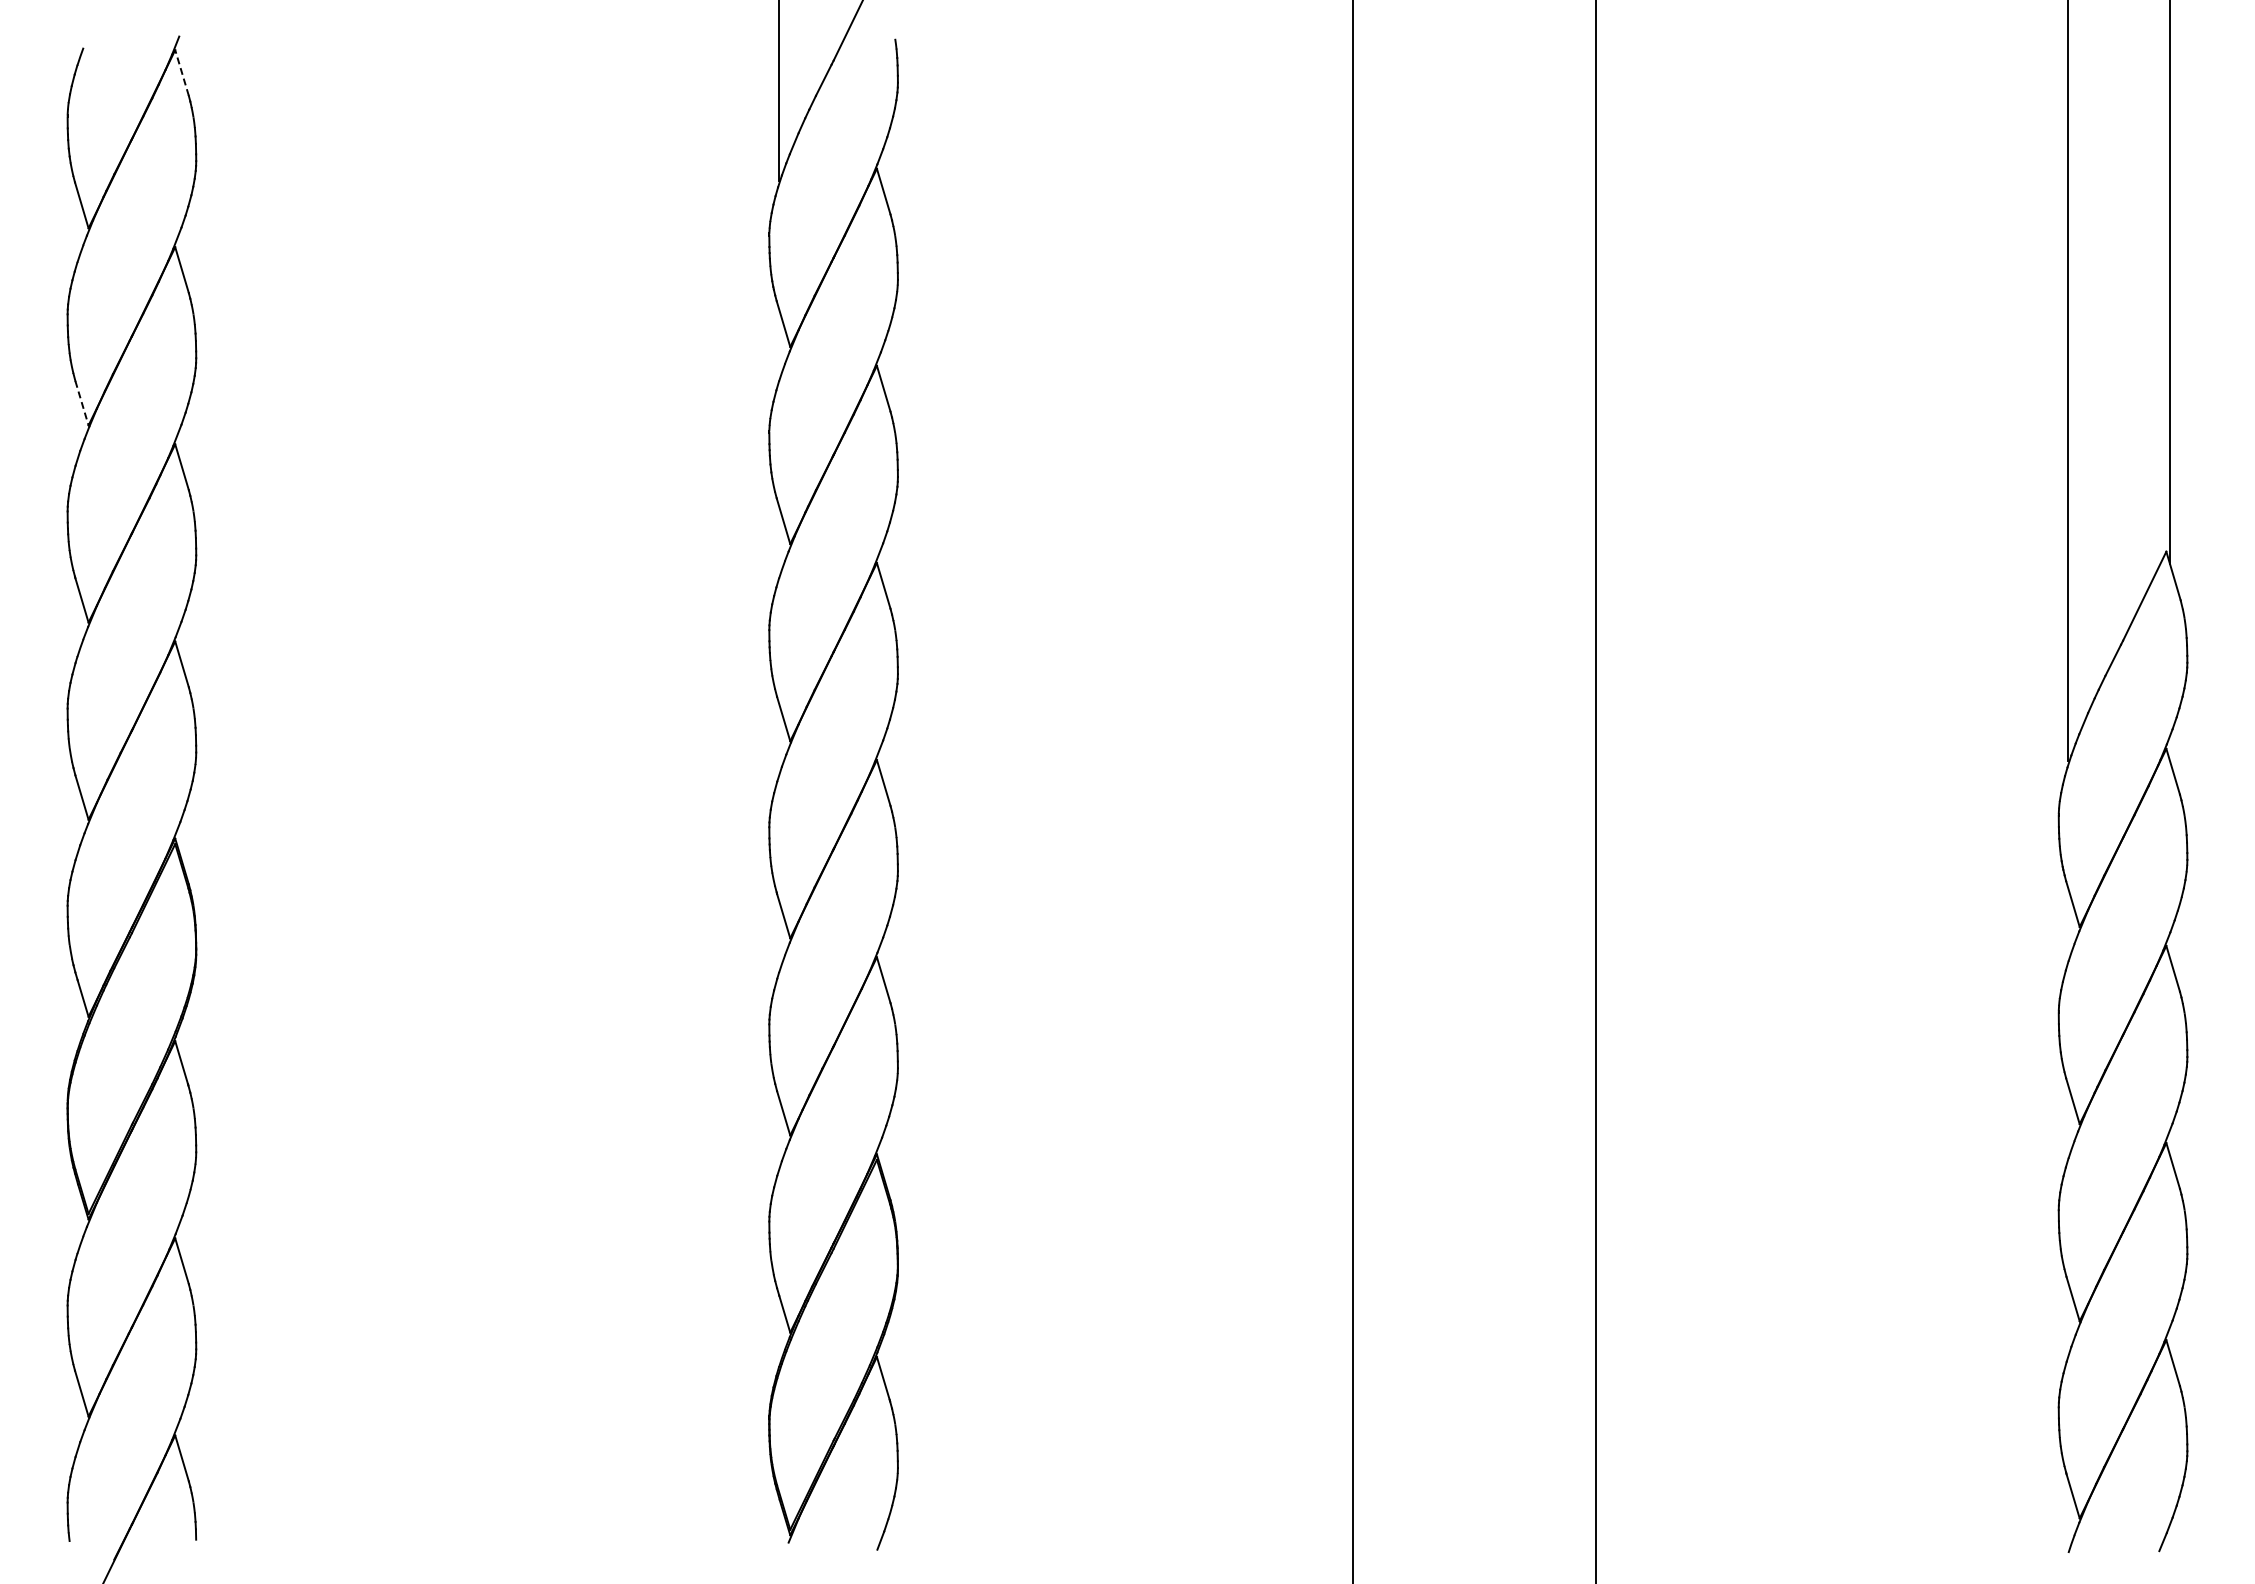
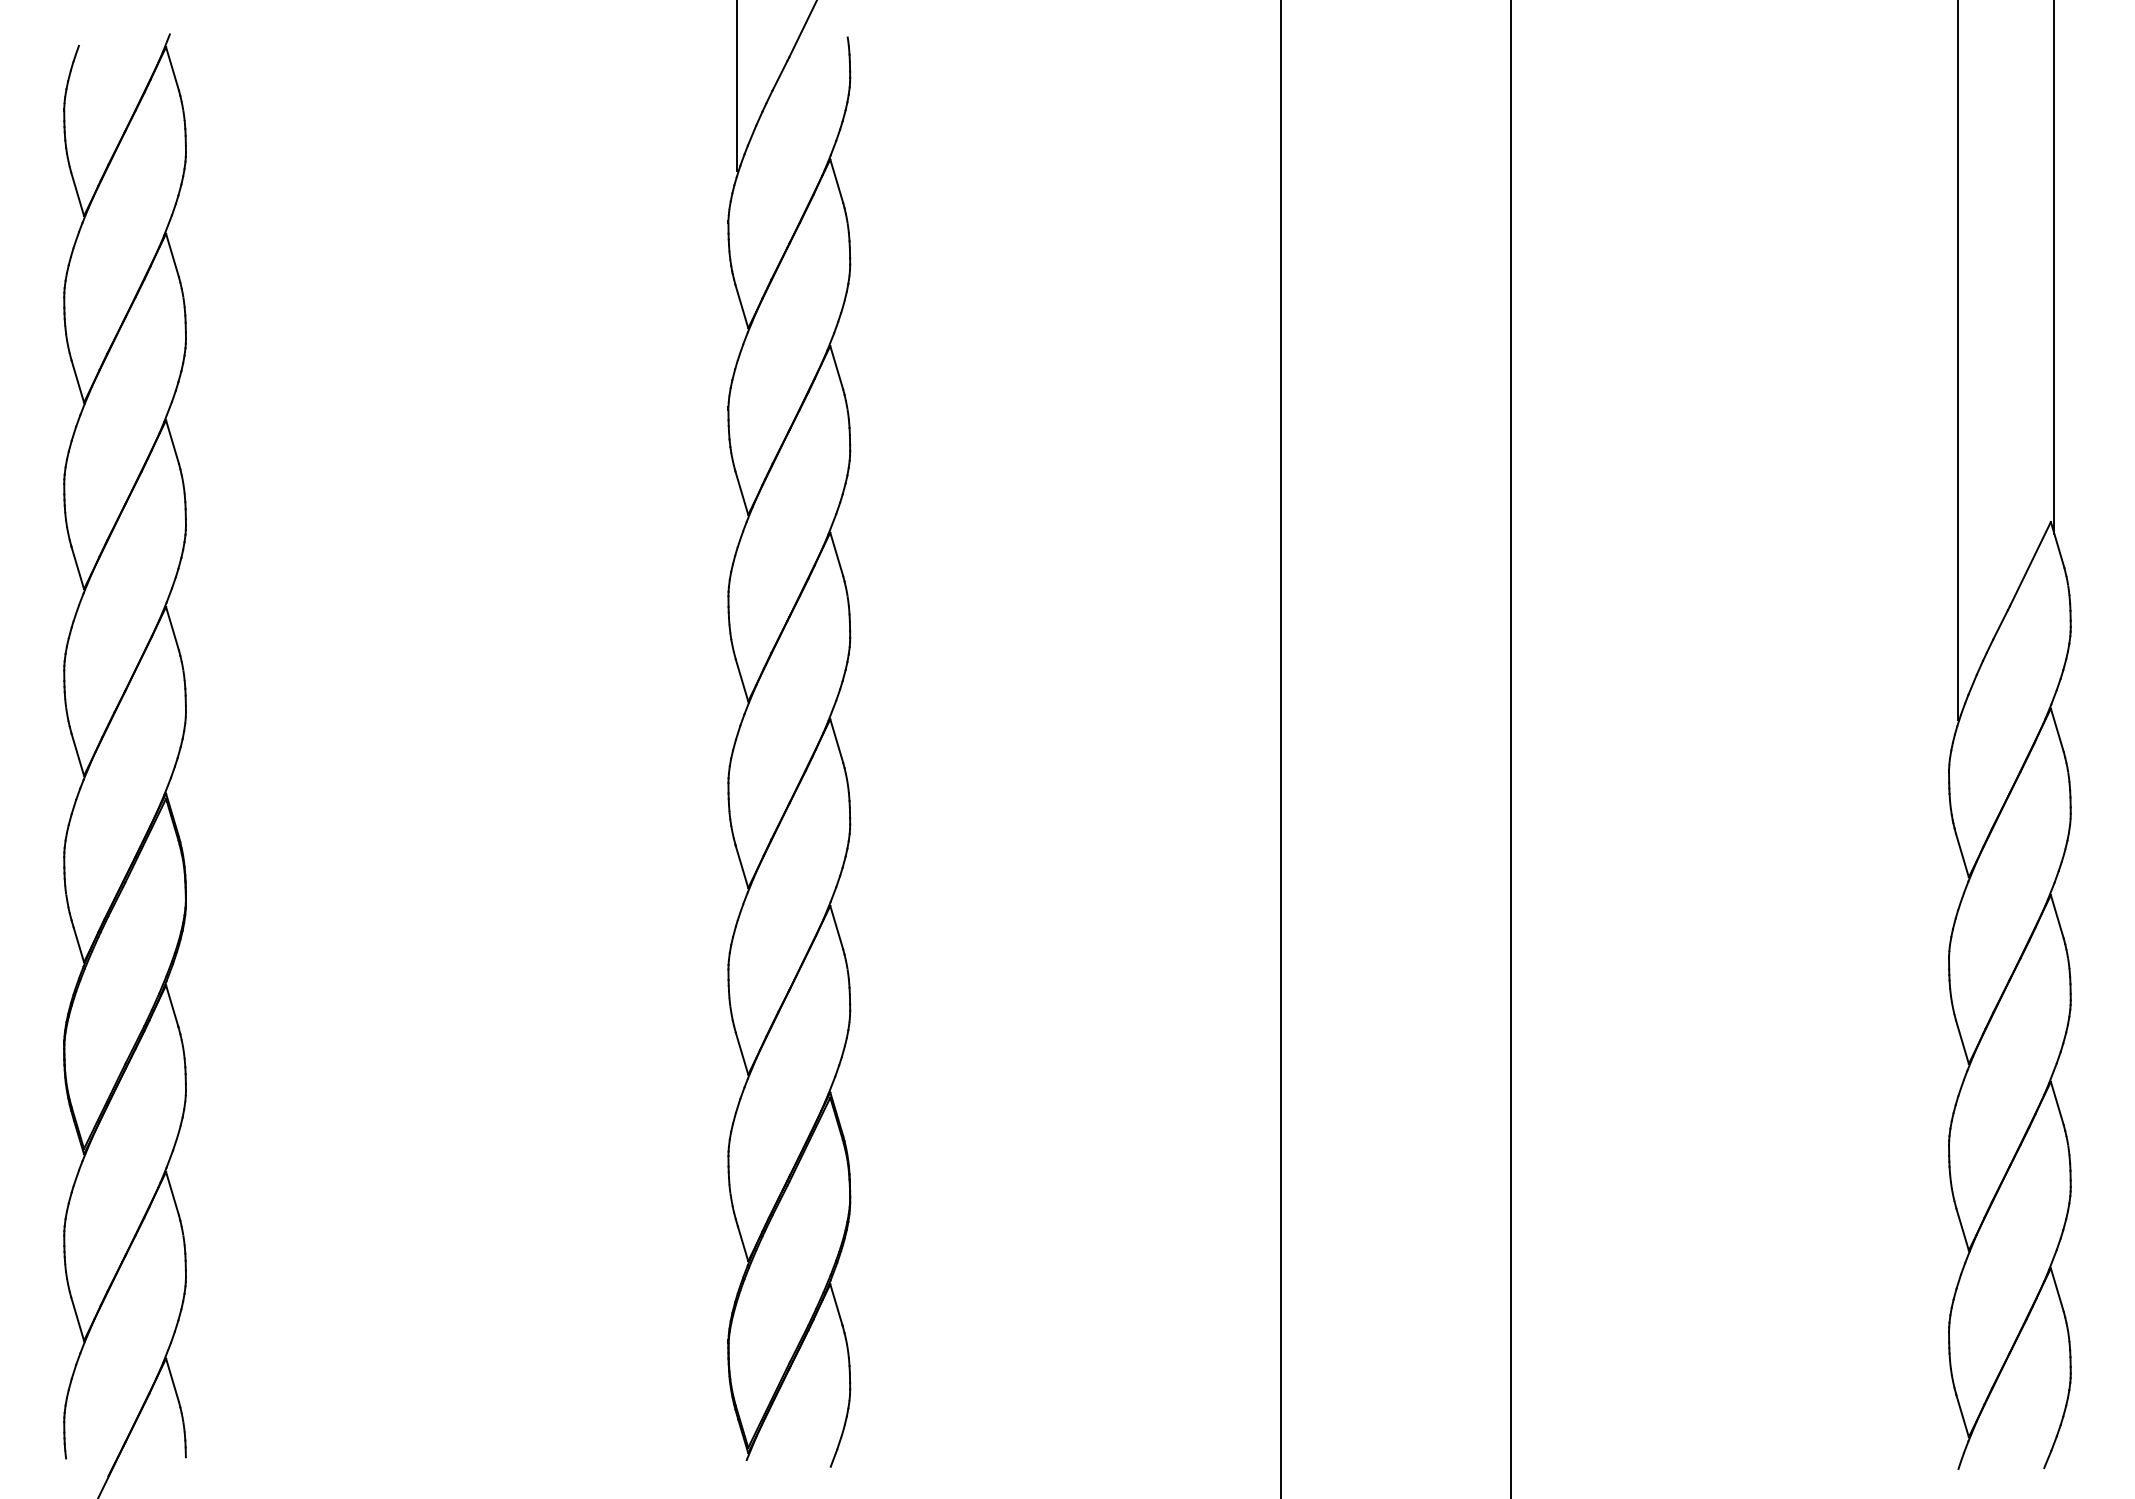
line: (182, 72) -> (172, 68), dashed -> solid
line: (82, 403) -> (78, 381), dashed -> solid

